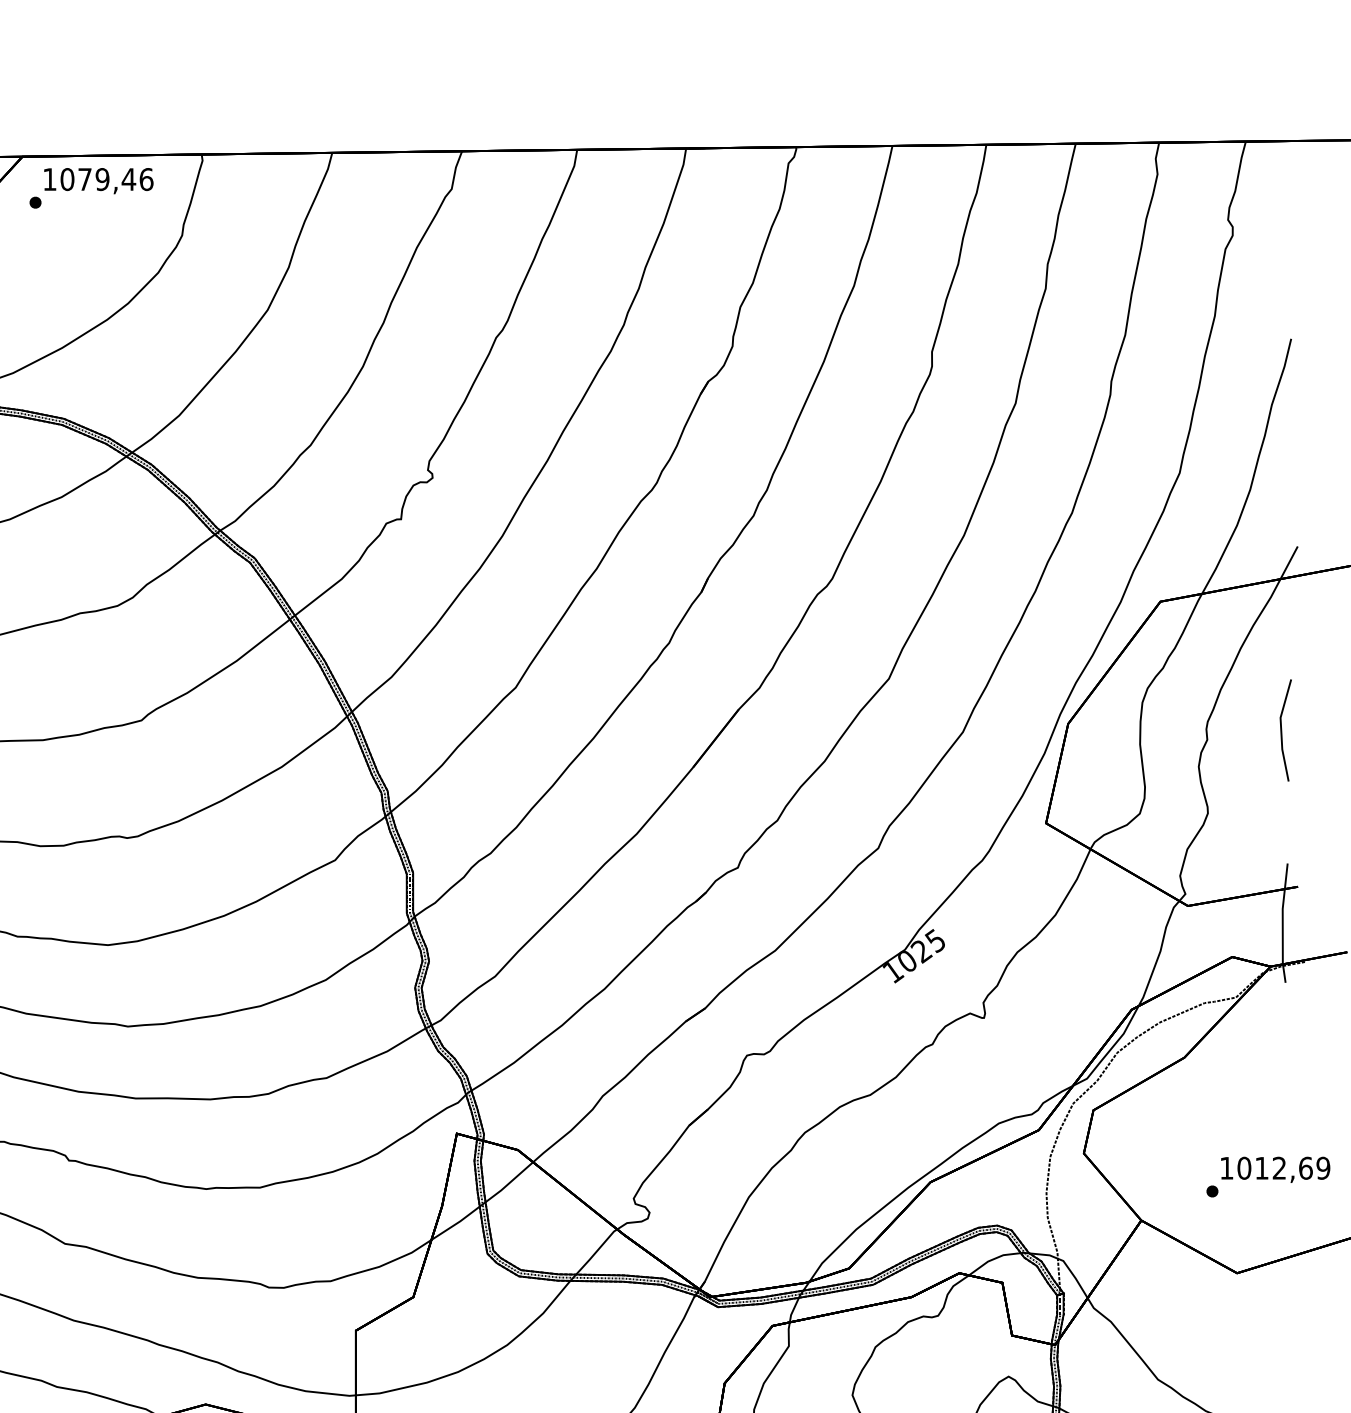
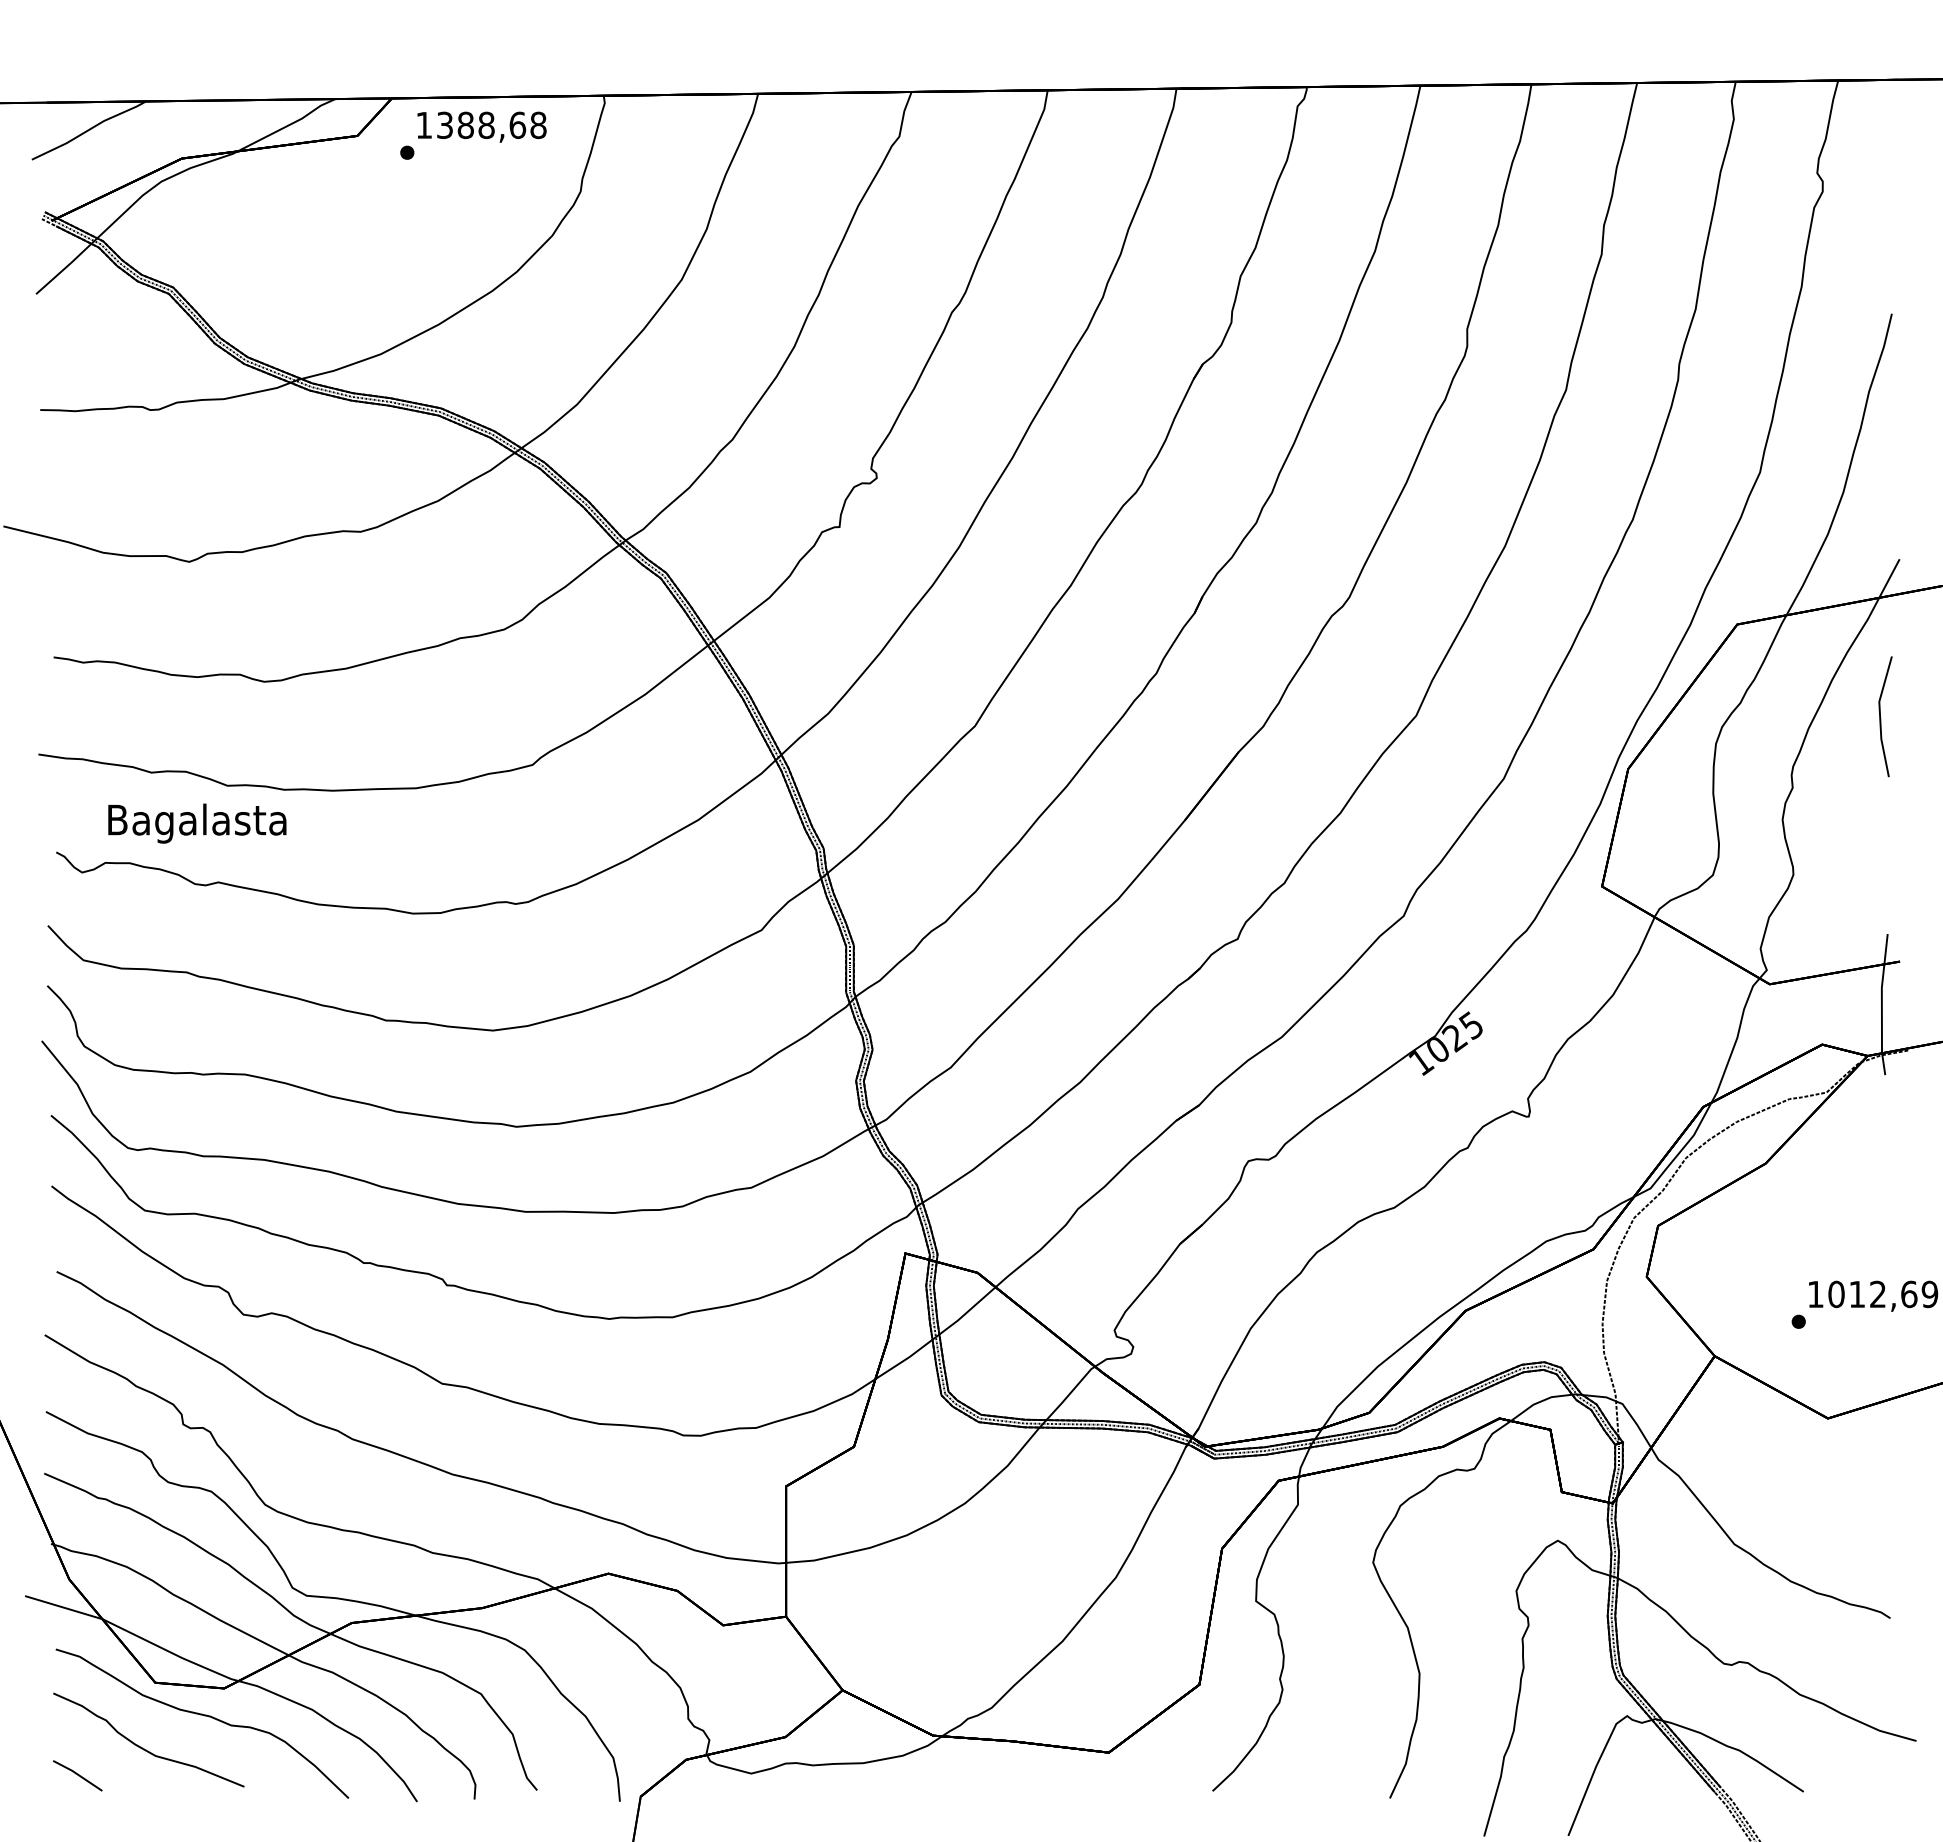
text: (106, 179) -> (491, 125), 1079,46 -> 1388,68
line: (1282, 731) -> (1881, 717), moved

